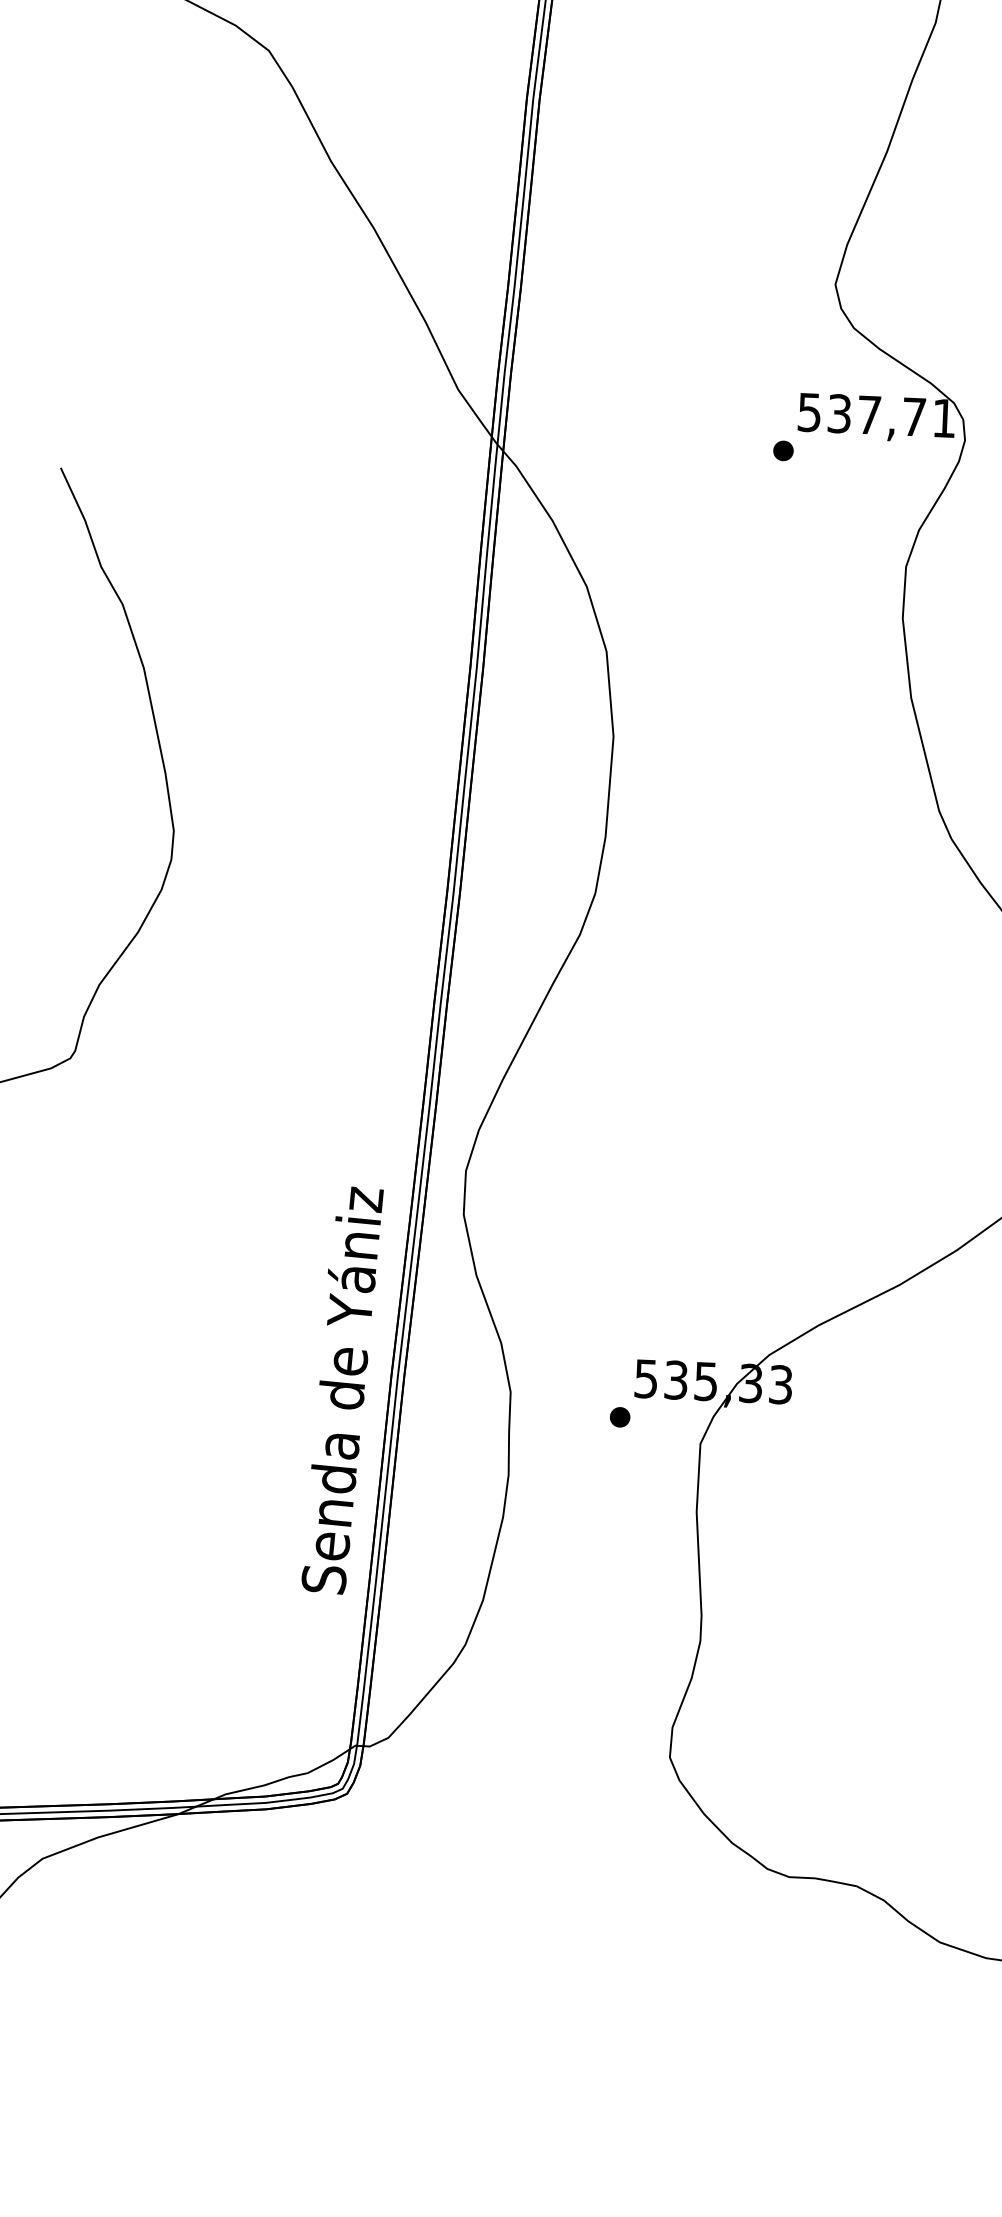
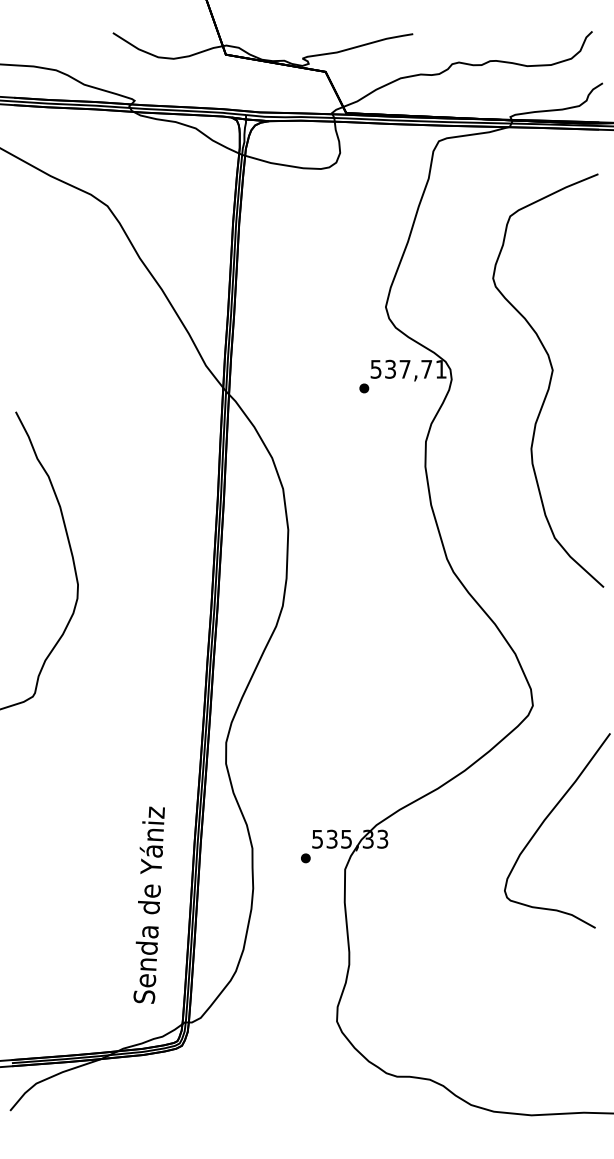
text: (341, 1388) -> (148, 904), moved

